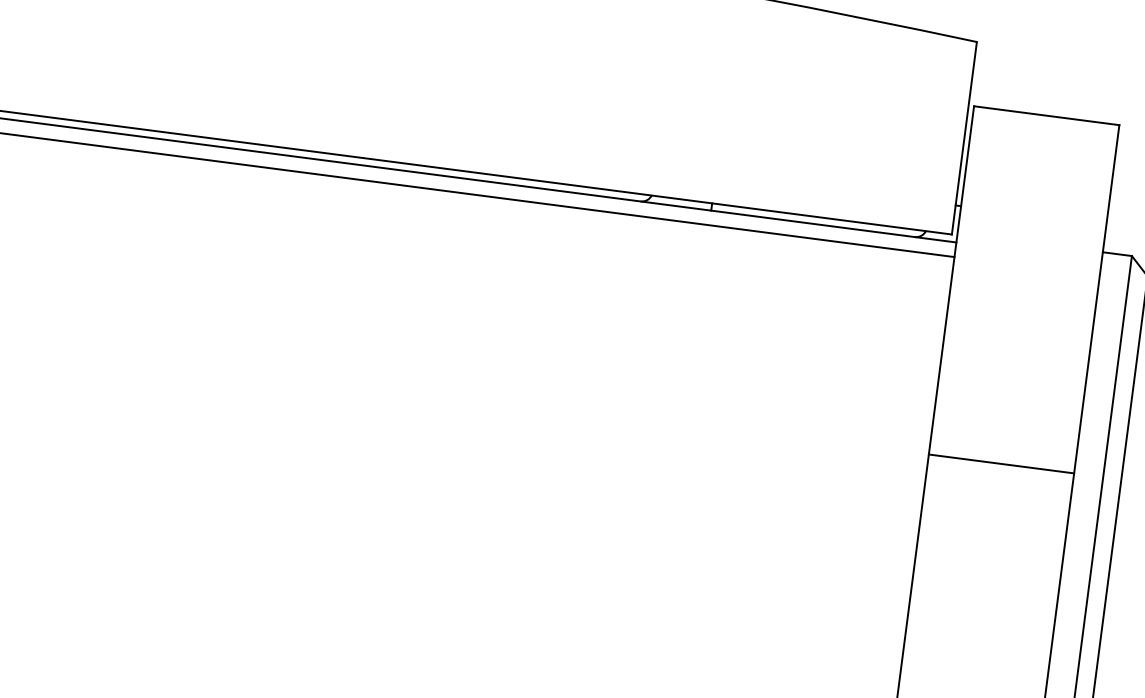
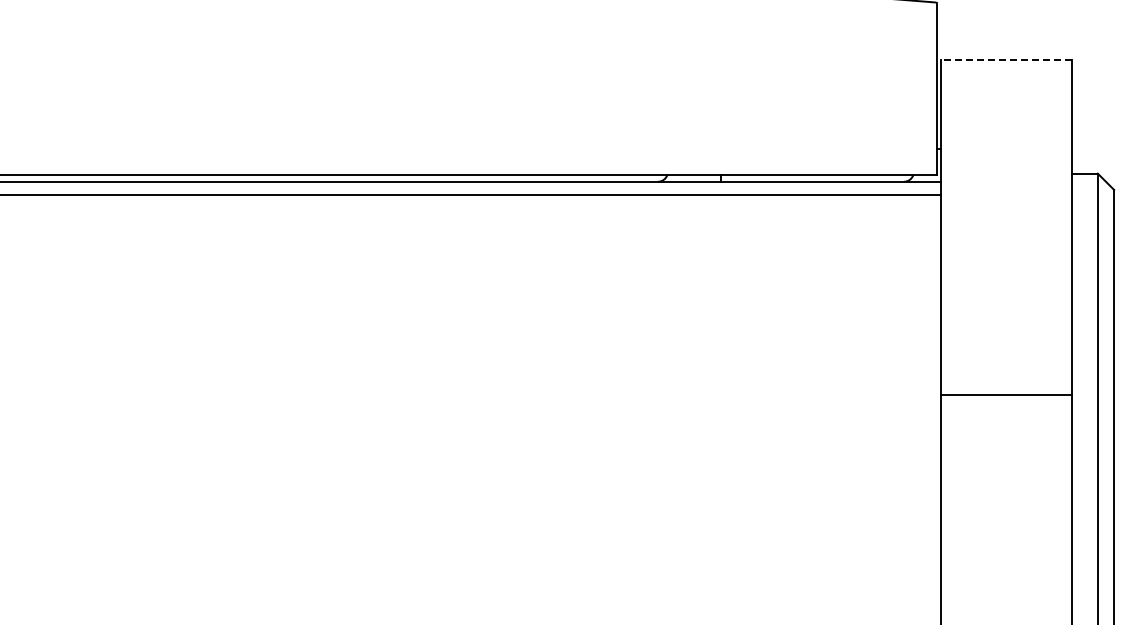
line: (1046, 115) -> (1006, 59), solid -> dashed
line: (1001, 464) -> (1006, 395), moved

